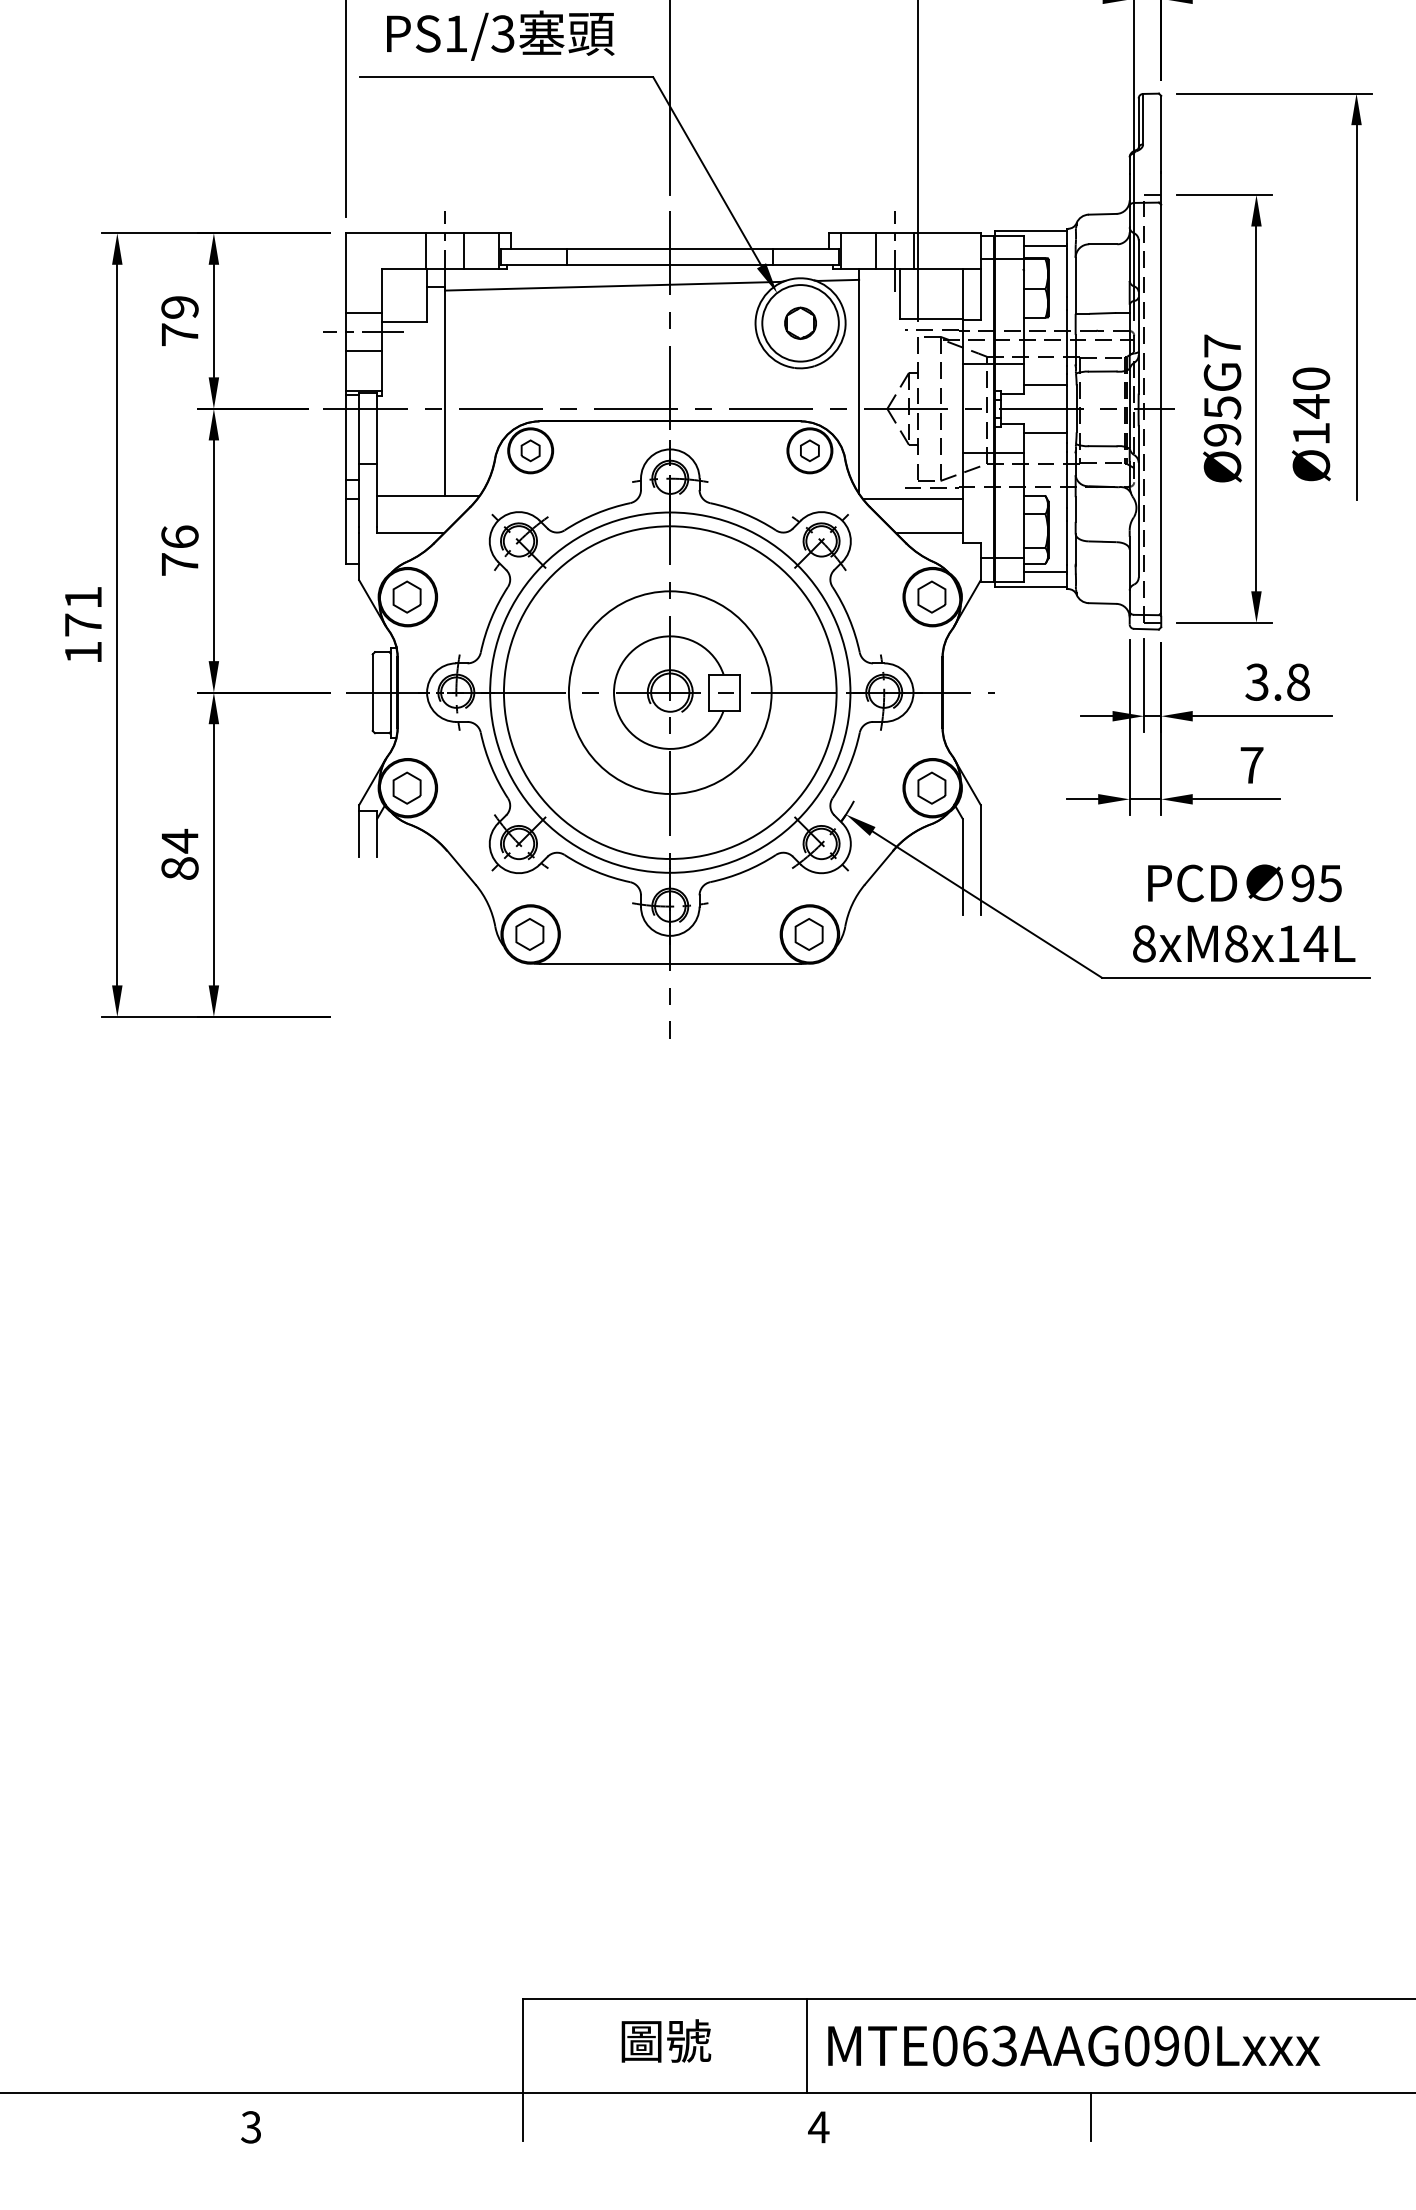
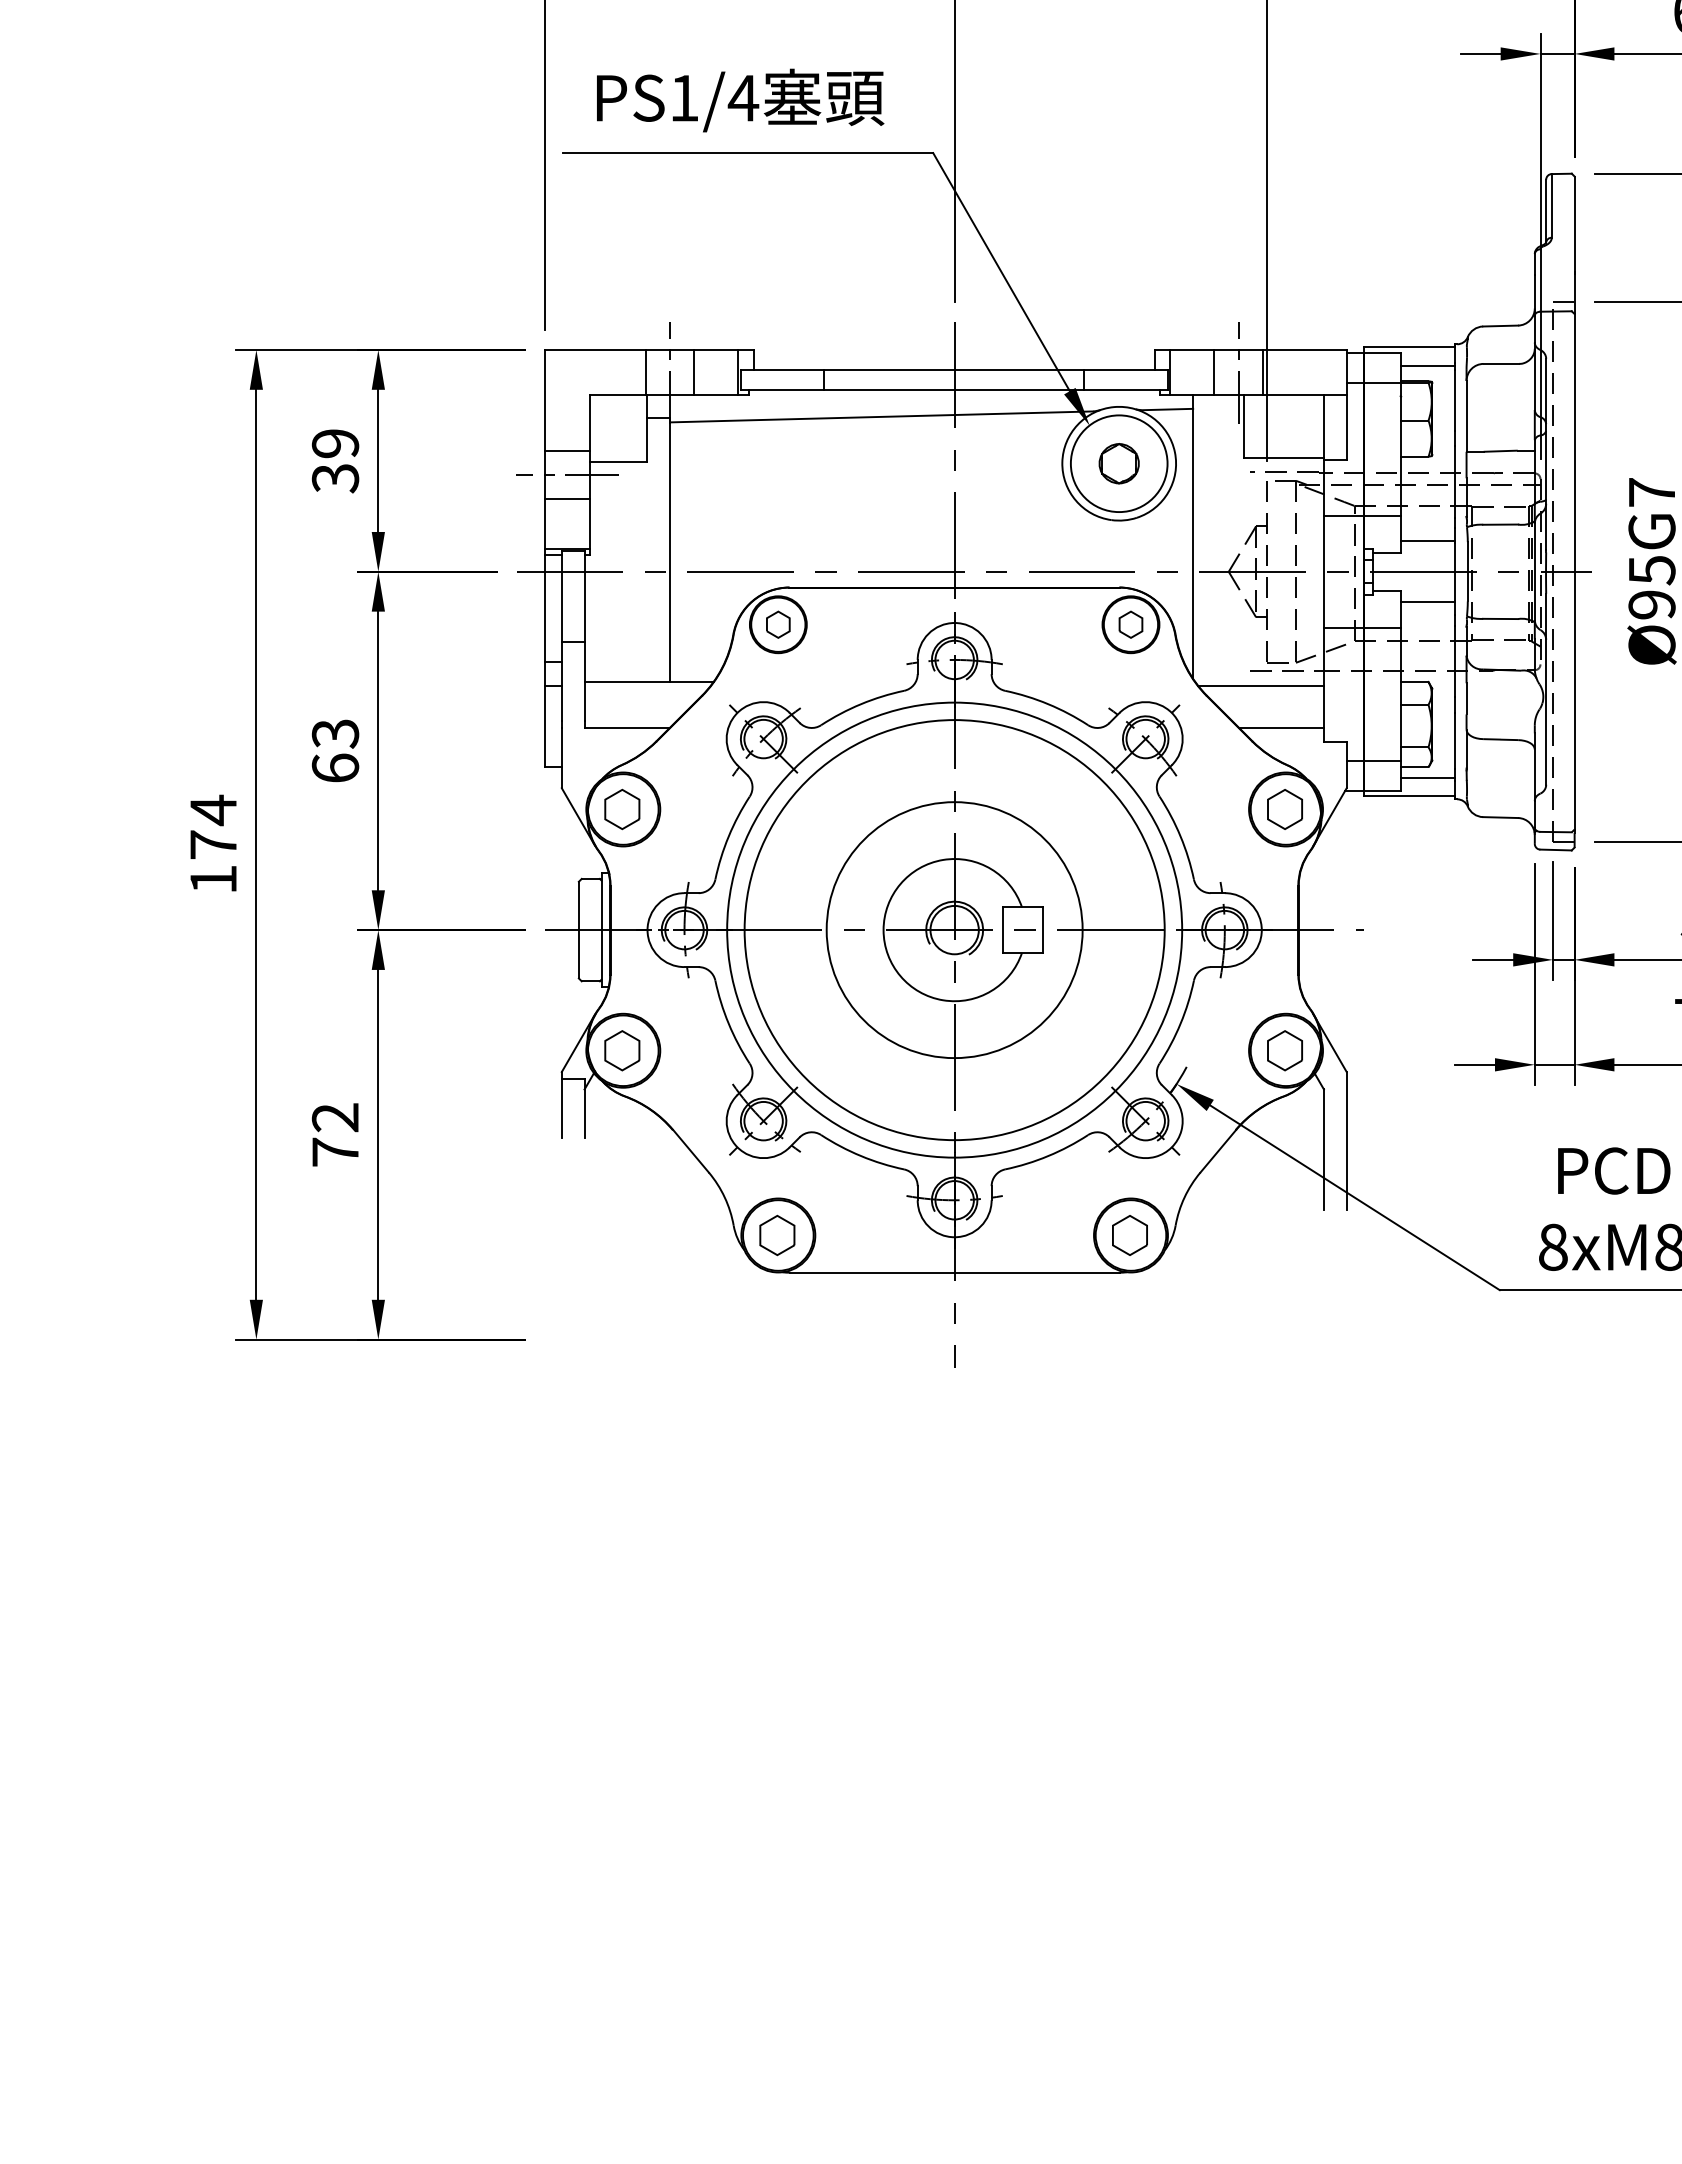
text: (502, 33) -> (742, 97), PS1/3 -> PS1/4
text: (179, 334) -> (334, 477), 79 -> 39
text: (179, 550) -> (334, 750), 76 -> 63
text: (83, 597) -> (213, 809), 171 -> 174
text: (179, 853) -> (334, 1133), 84 -> 72

